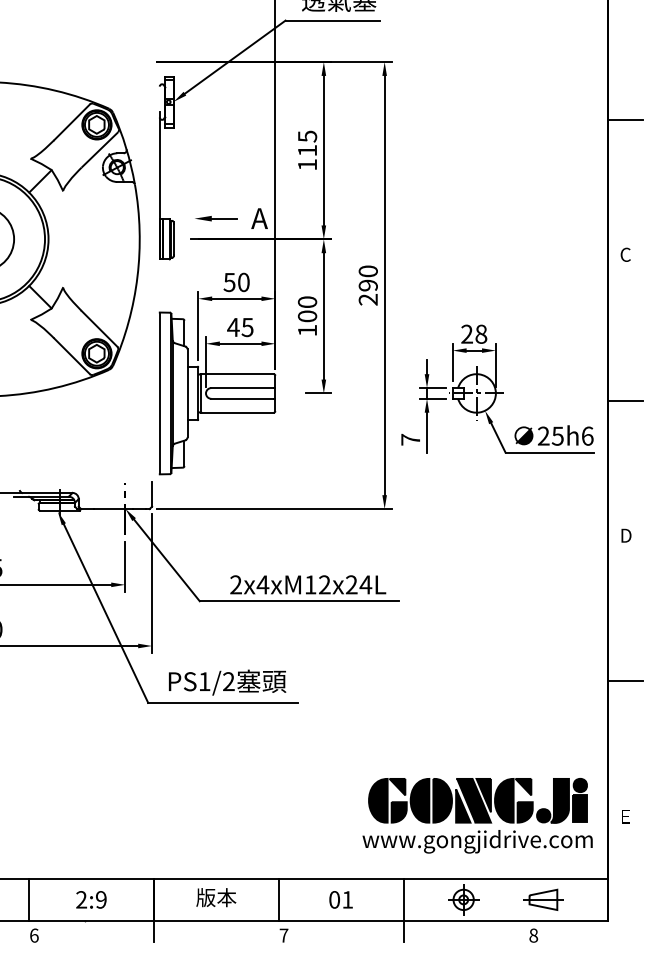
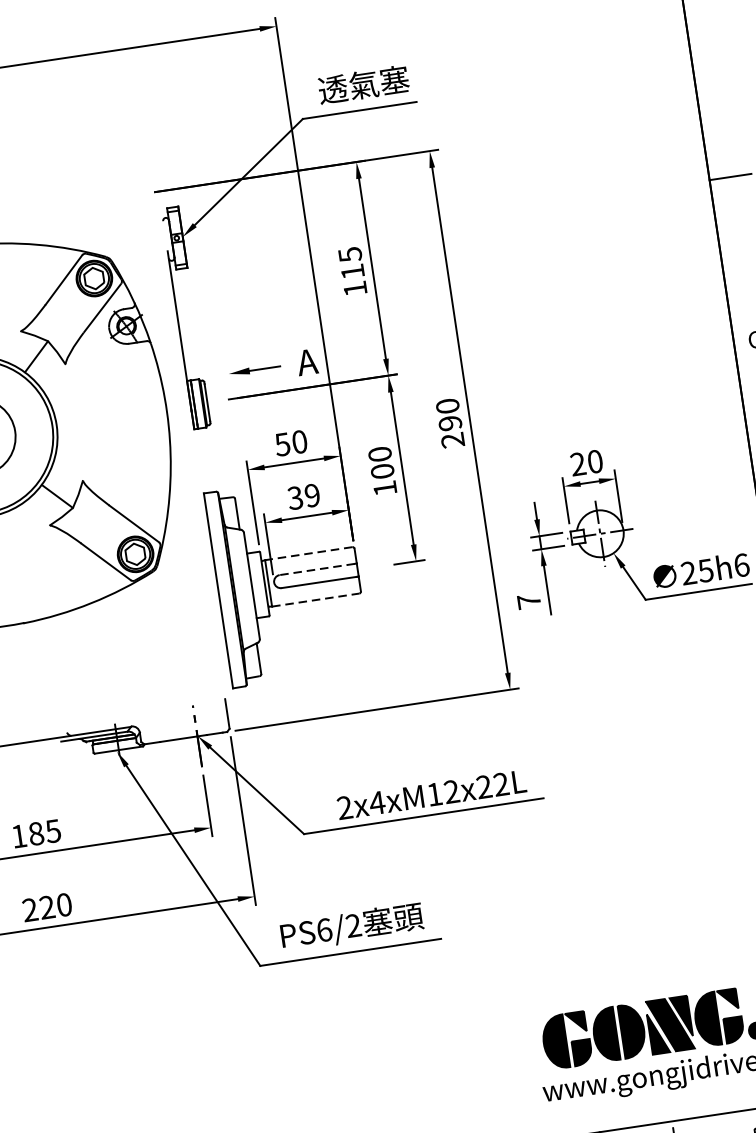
text: (240, 327) -> (303, 496), 45 -> 39
text: (481, 334) -> (595, 461), 28 -> 20
line: (237, 374) -> (308, 554), solid -> dashed
line: (242, 388) -> (317, 570), solid -> dashed
line: (238, 412) -> (316, 599), solid -> dashed
text: (365, 584) -> (500, 784), 2x4xM12x24L -> 2x4xM12x22L
text: (204, 681) -> (324, 929), PS1/2 -> PS6/2

